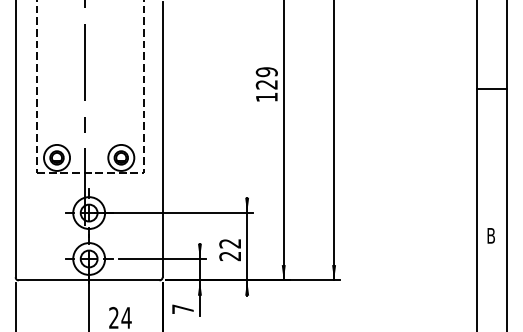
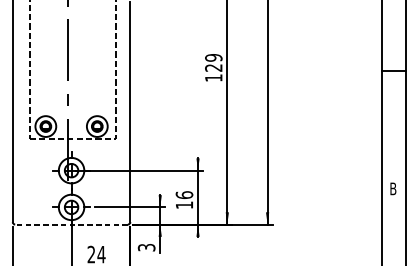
text: (230, 249) -> (184, 199), 22 -> 16
line: (88, 280) -> (71, 224), solid -> dashed
text: (183, 308) -> (147, 247), 7 -> 3

